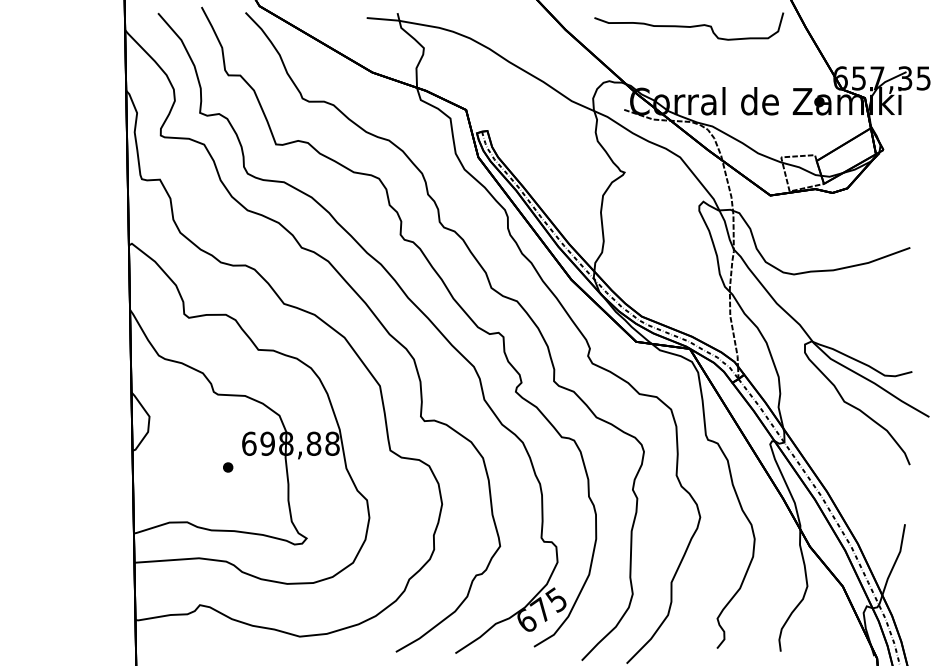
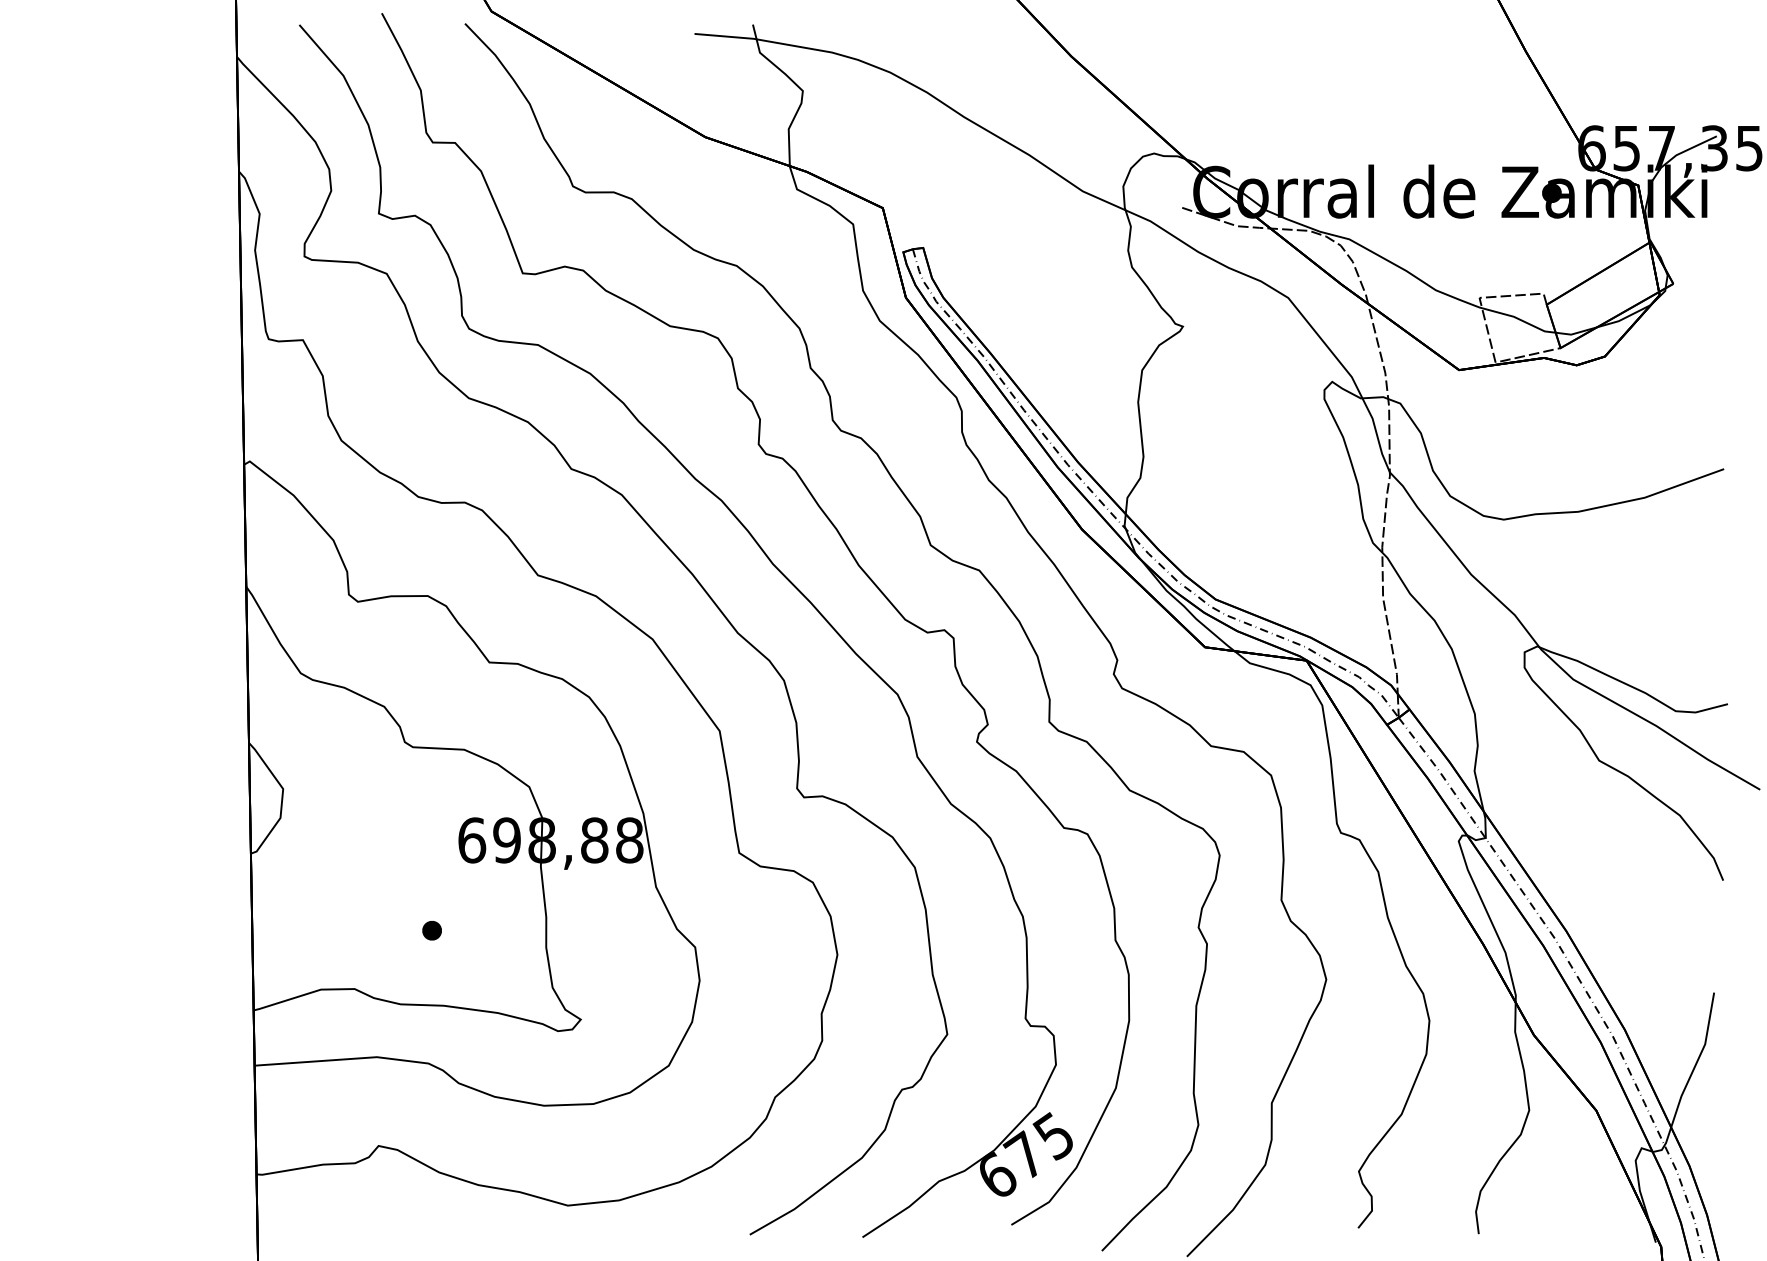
curve: (689, 26) -> (1305, 49), removed
part: (228, 467) -> (432, 930), moved

